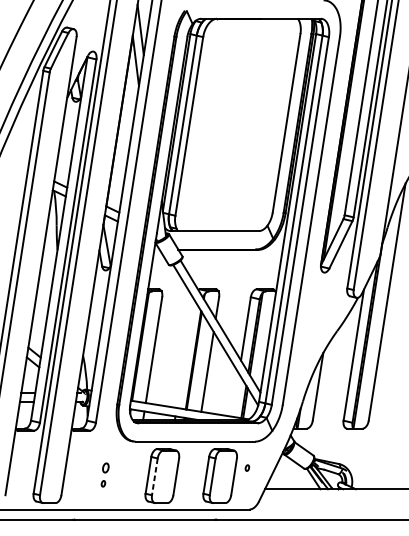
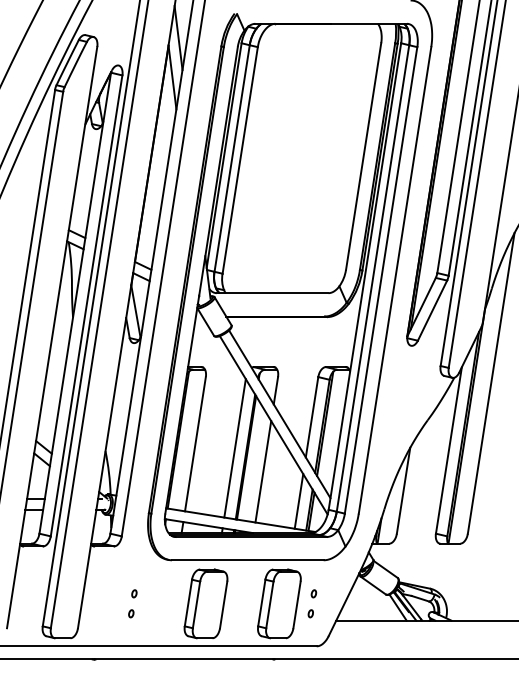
line: (184, 353) -> (234, 448), added
line: (235, 395) -> (298, 501), added
part: (105, 467) -> (134, 593), size x0.62
line: (154, 476) -> (196, 604), dashed -> solid
part: (244, 483) -> (310, 613), added

